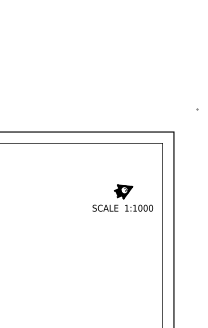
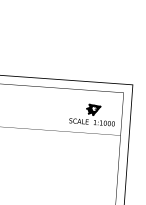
part: (122, 197) -> (92, 114), moved

